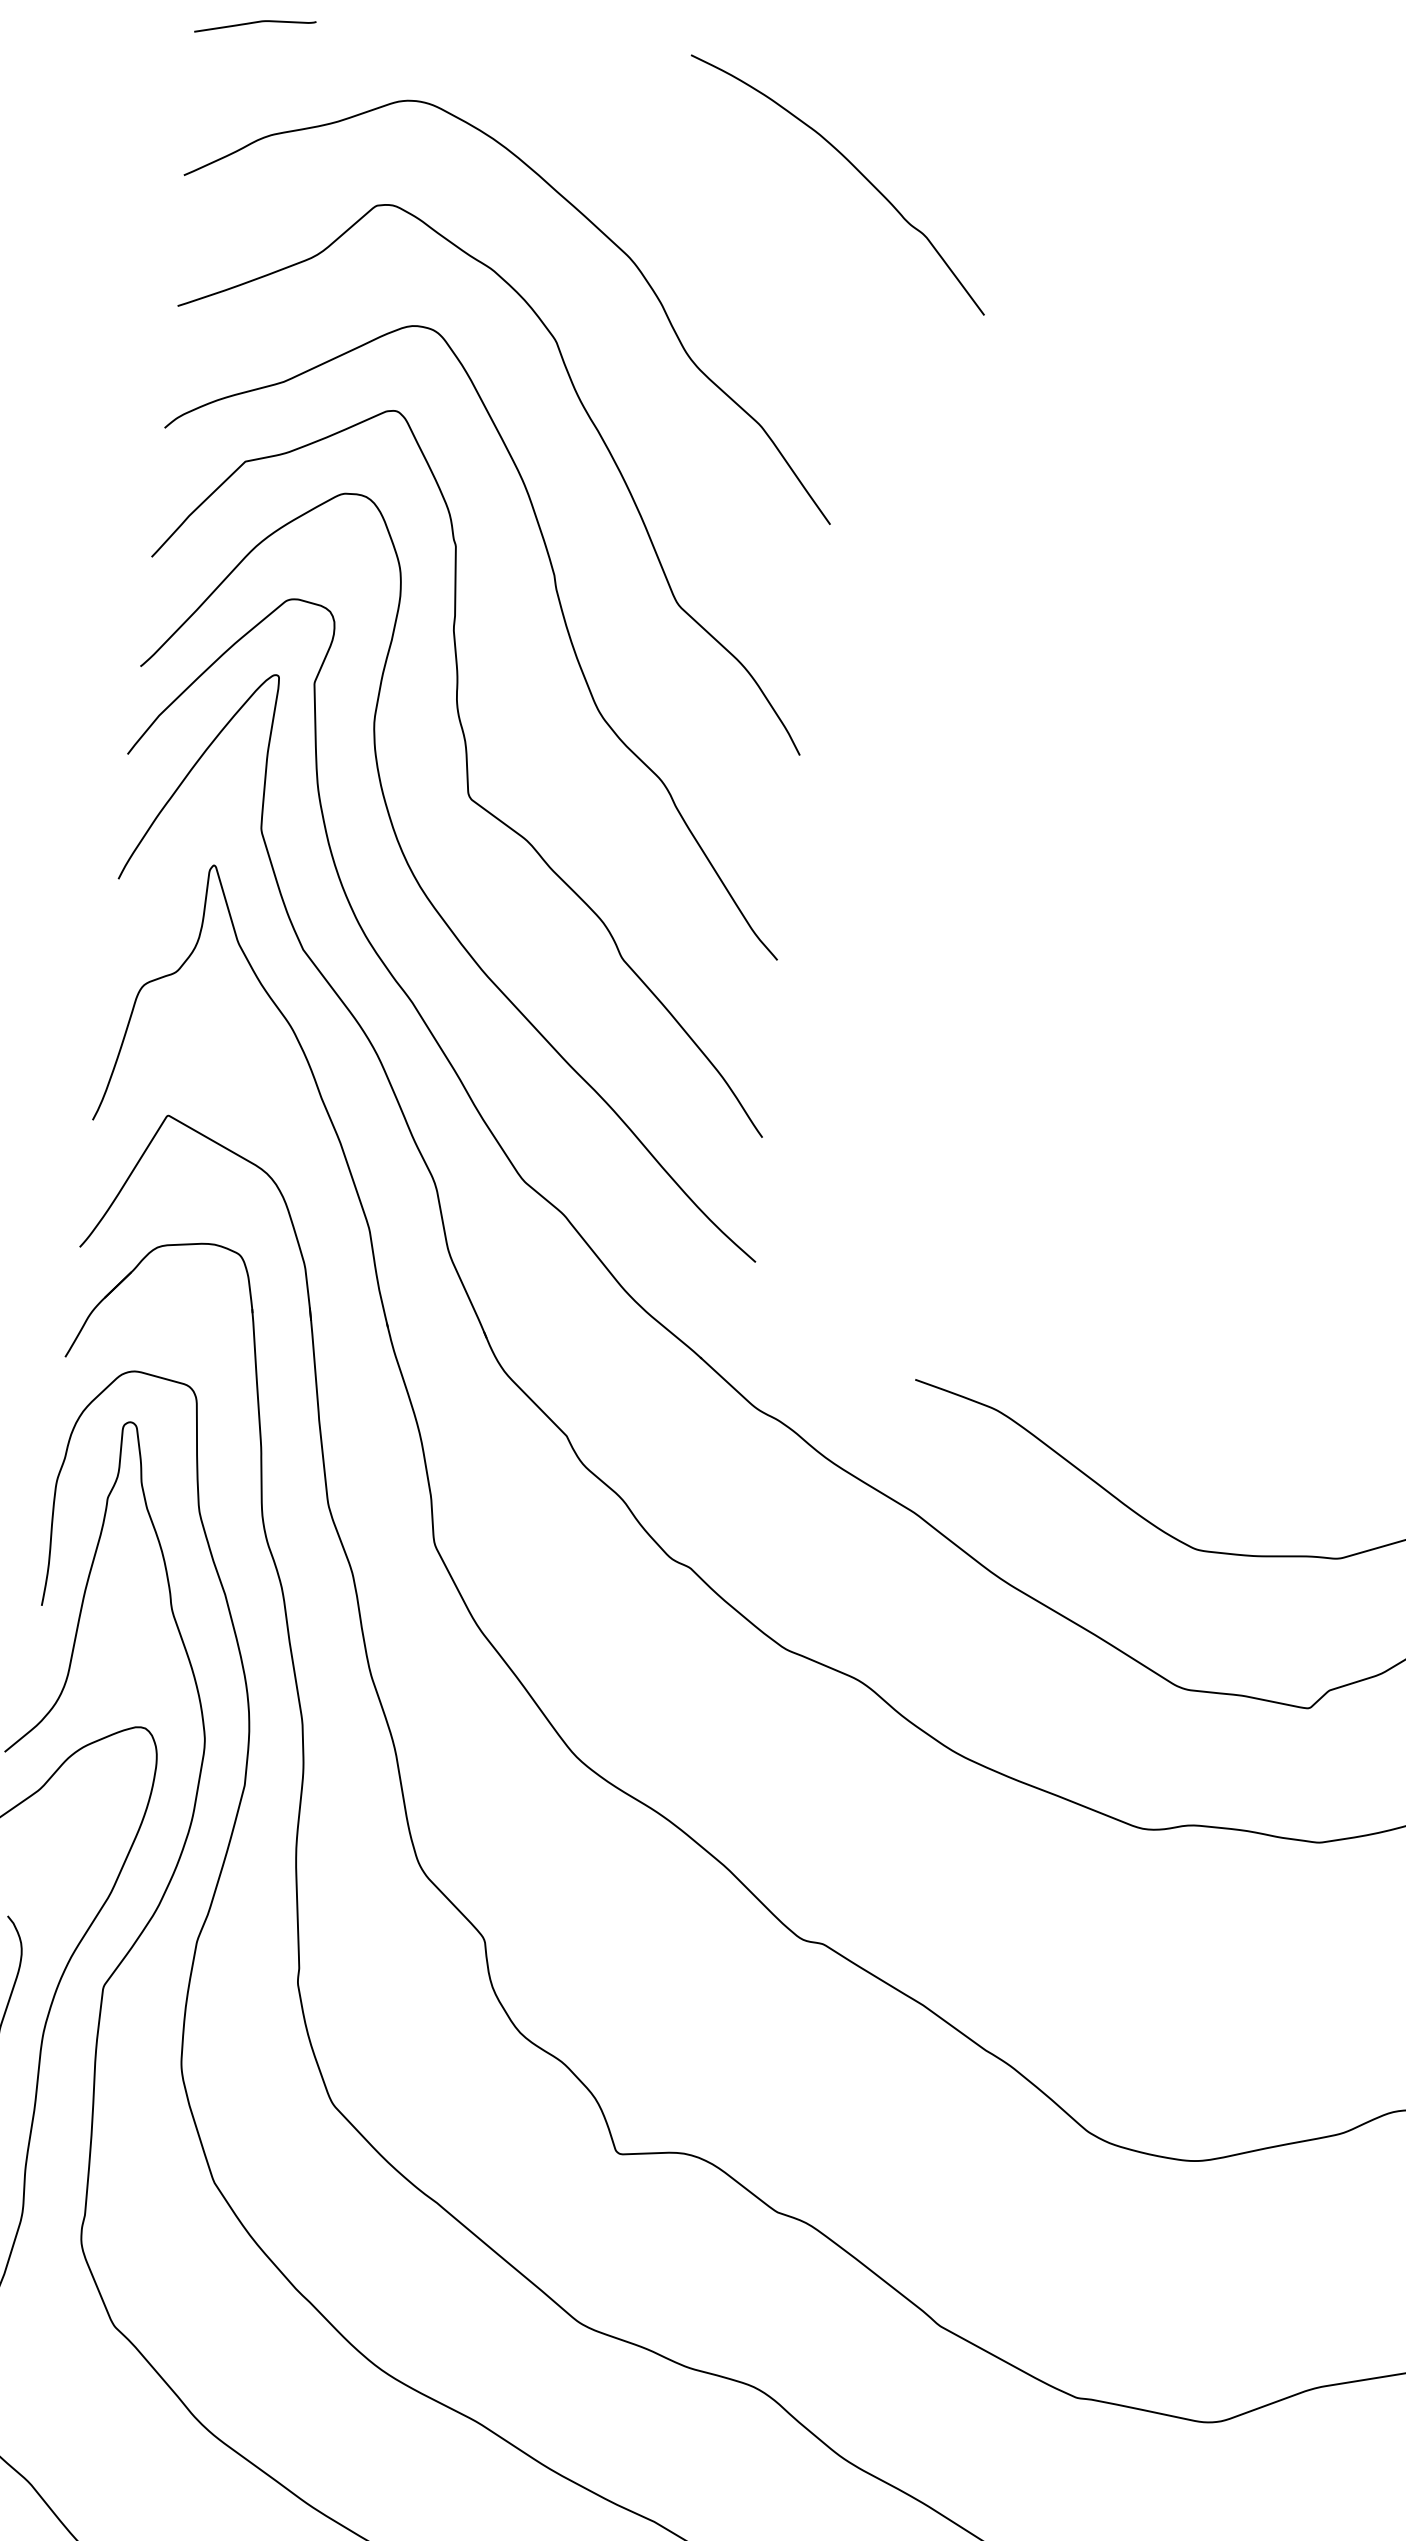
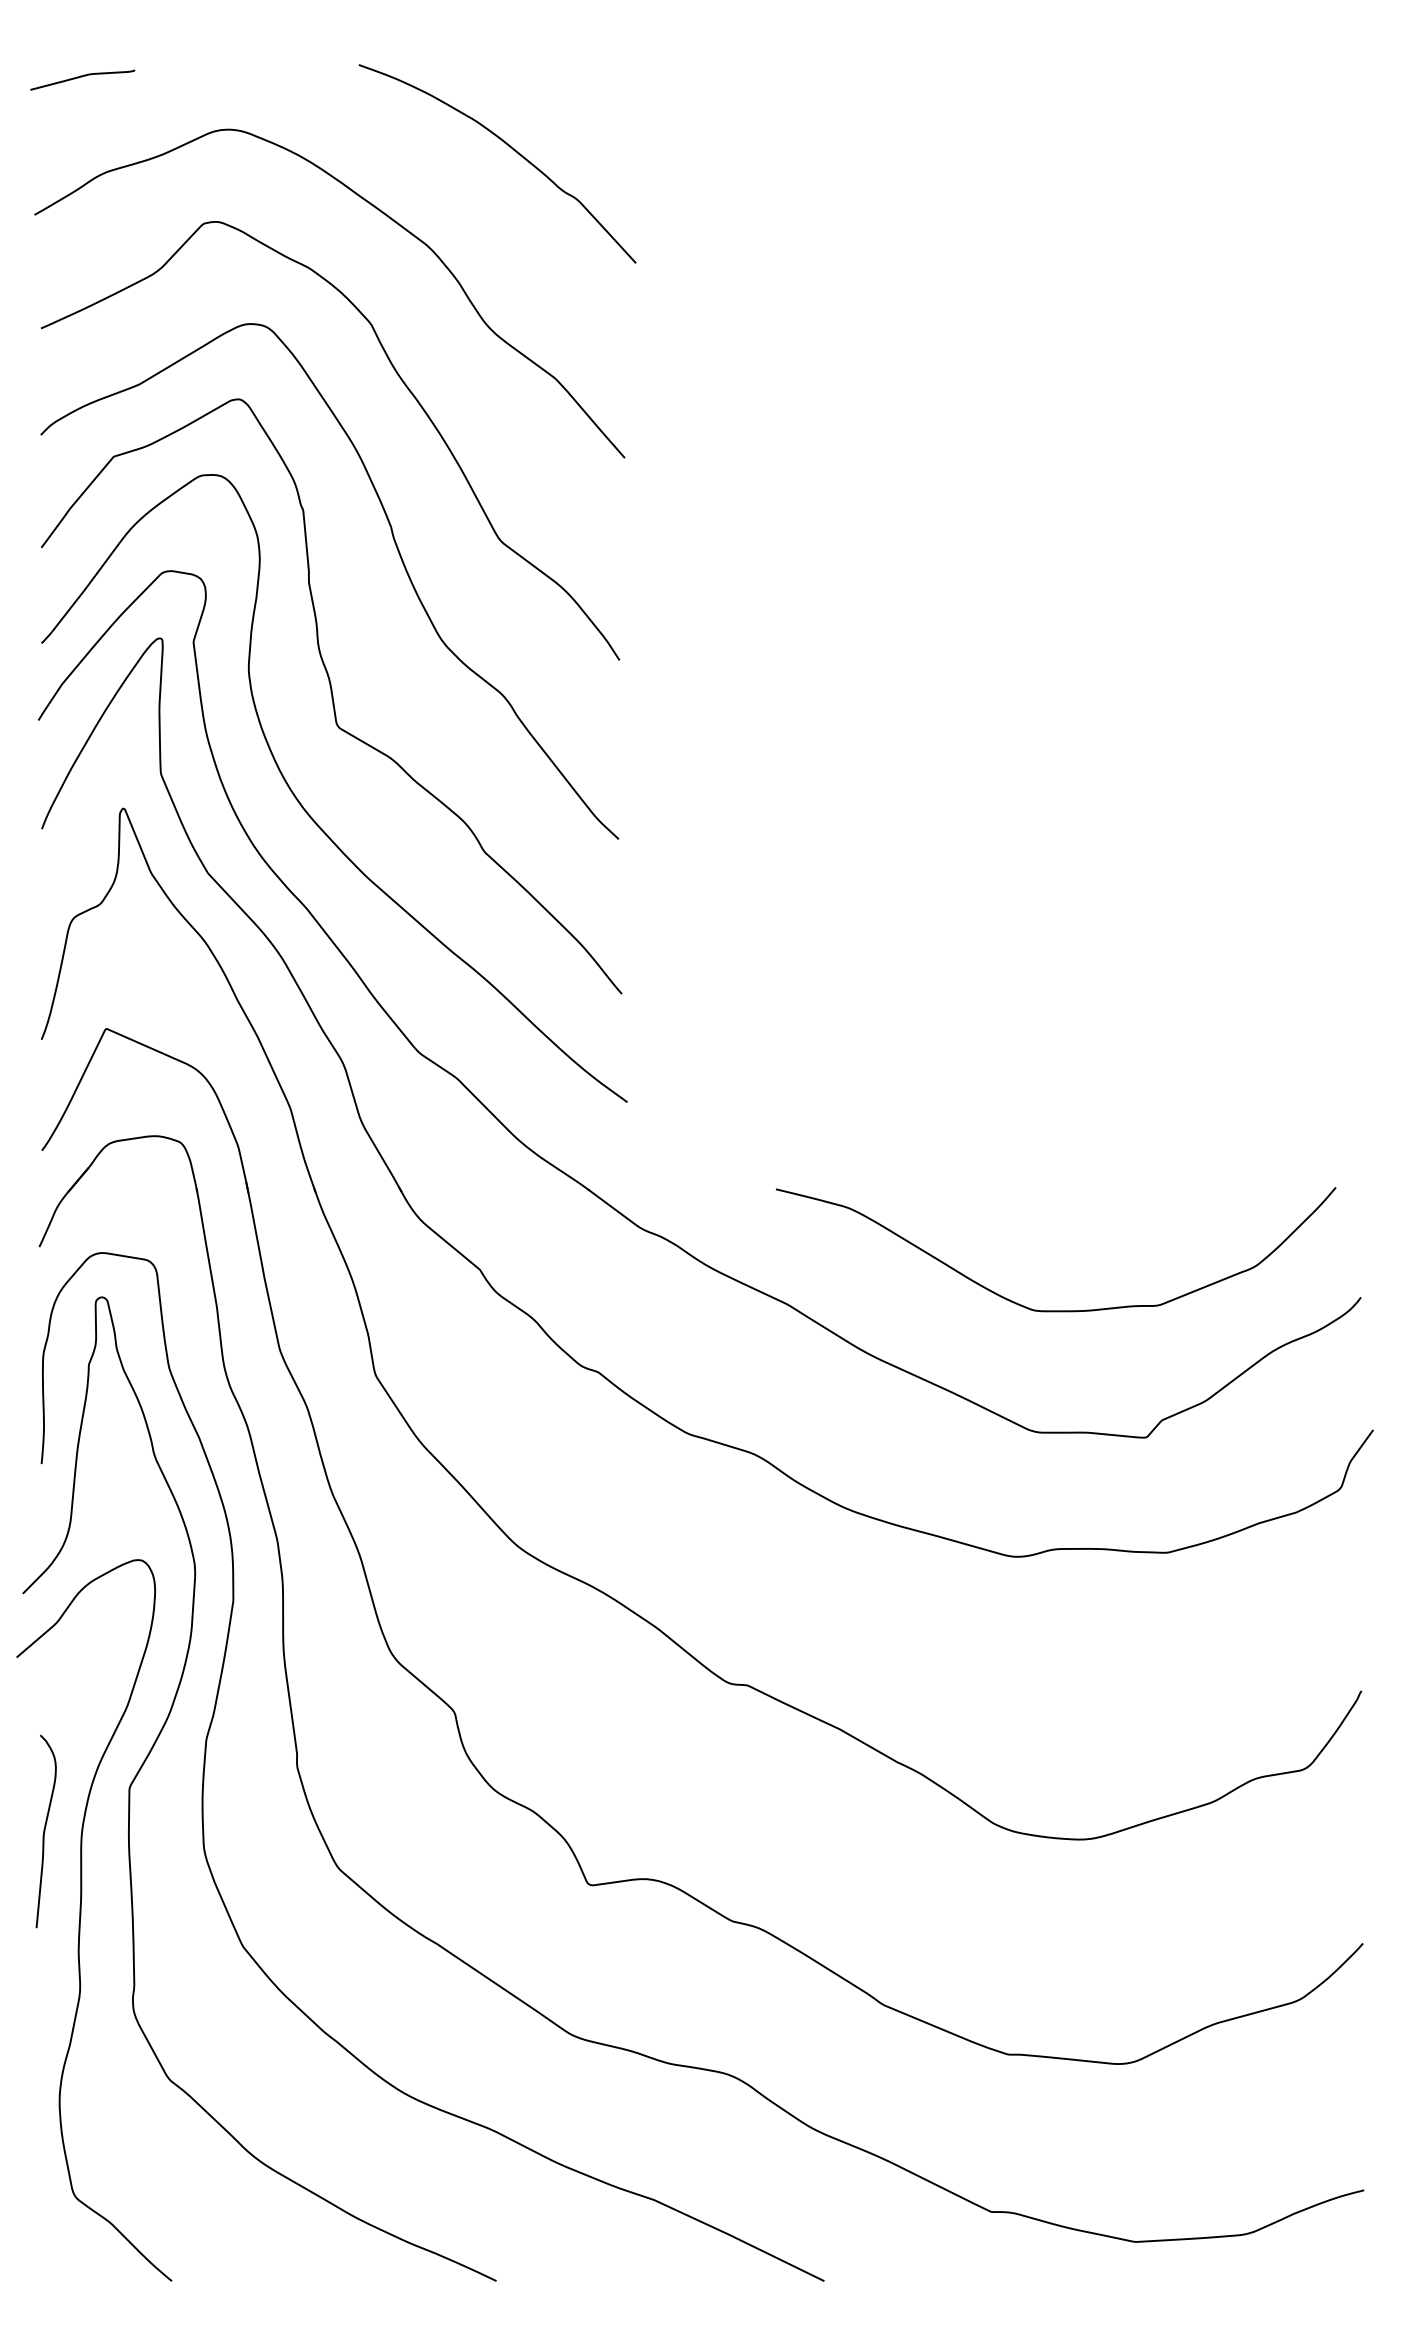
curve: (853, 167) -> (509, 147), moved

